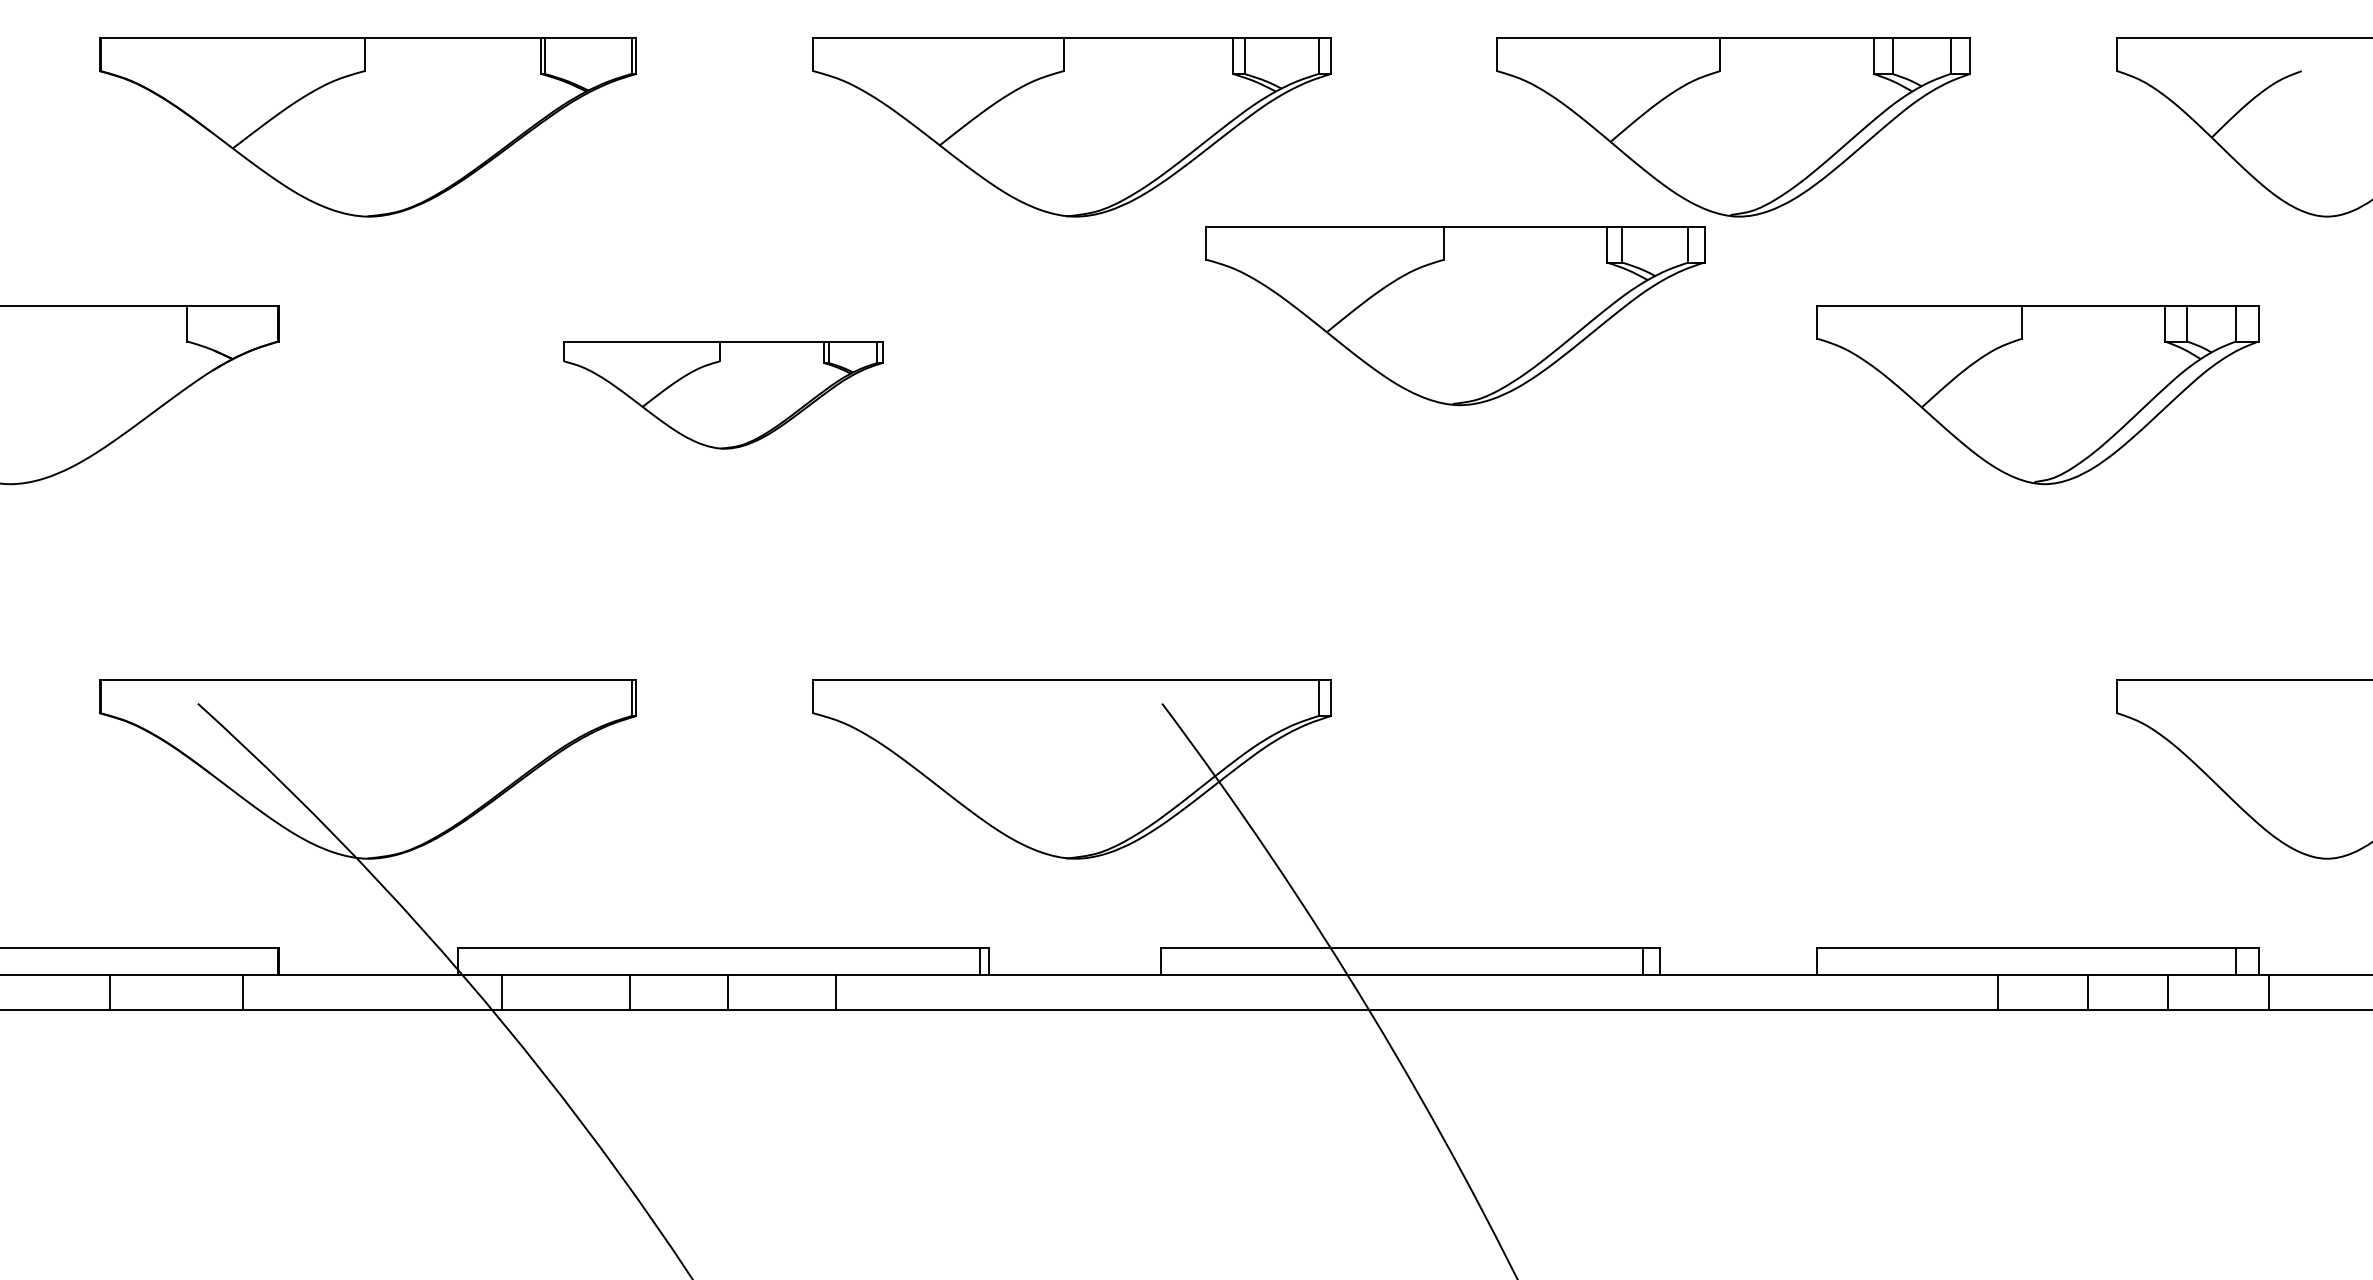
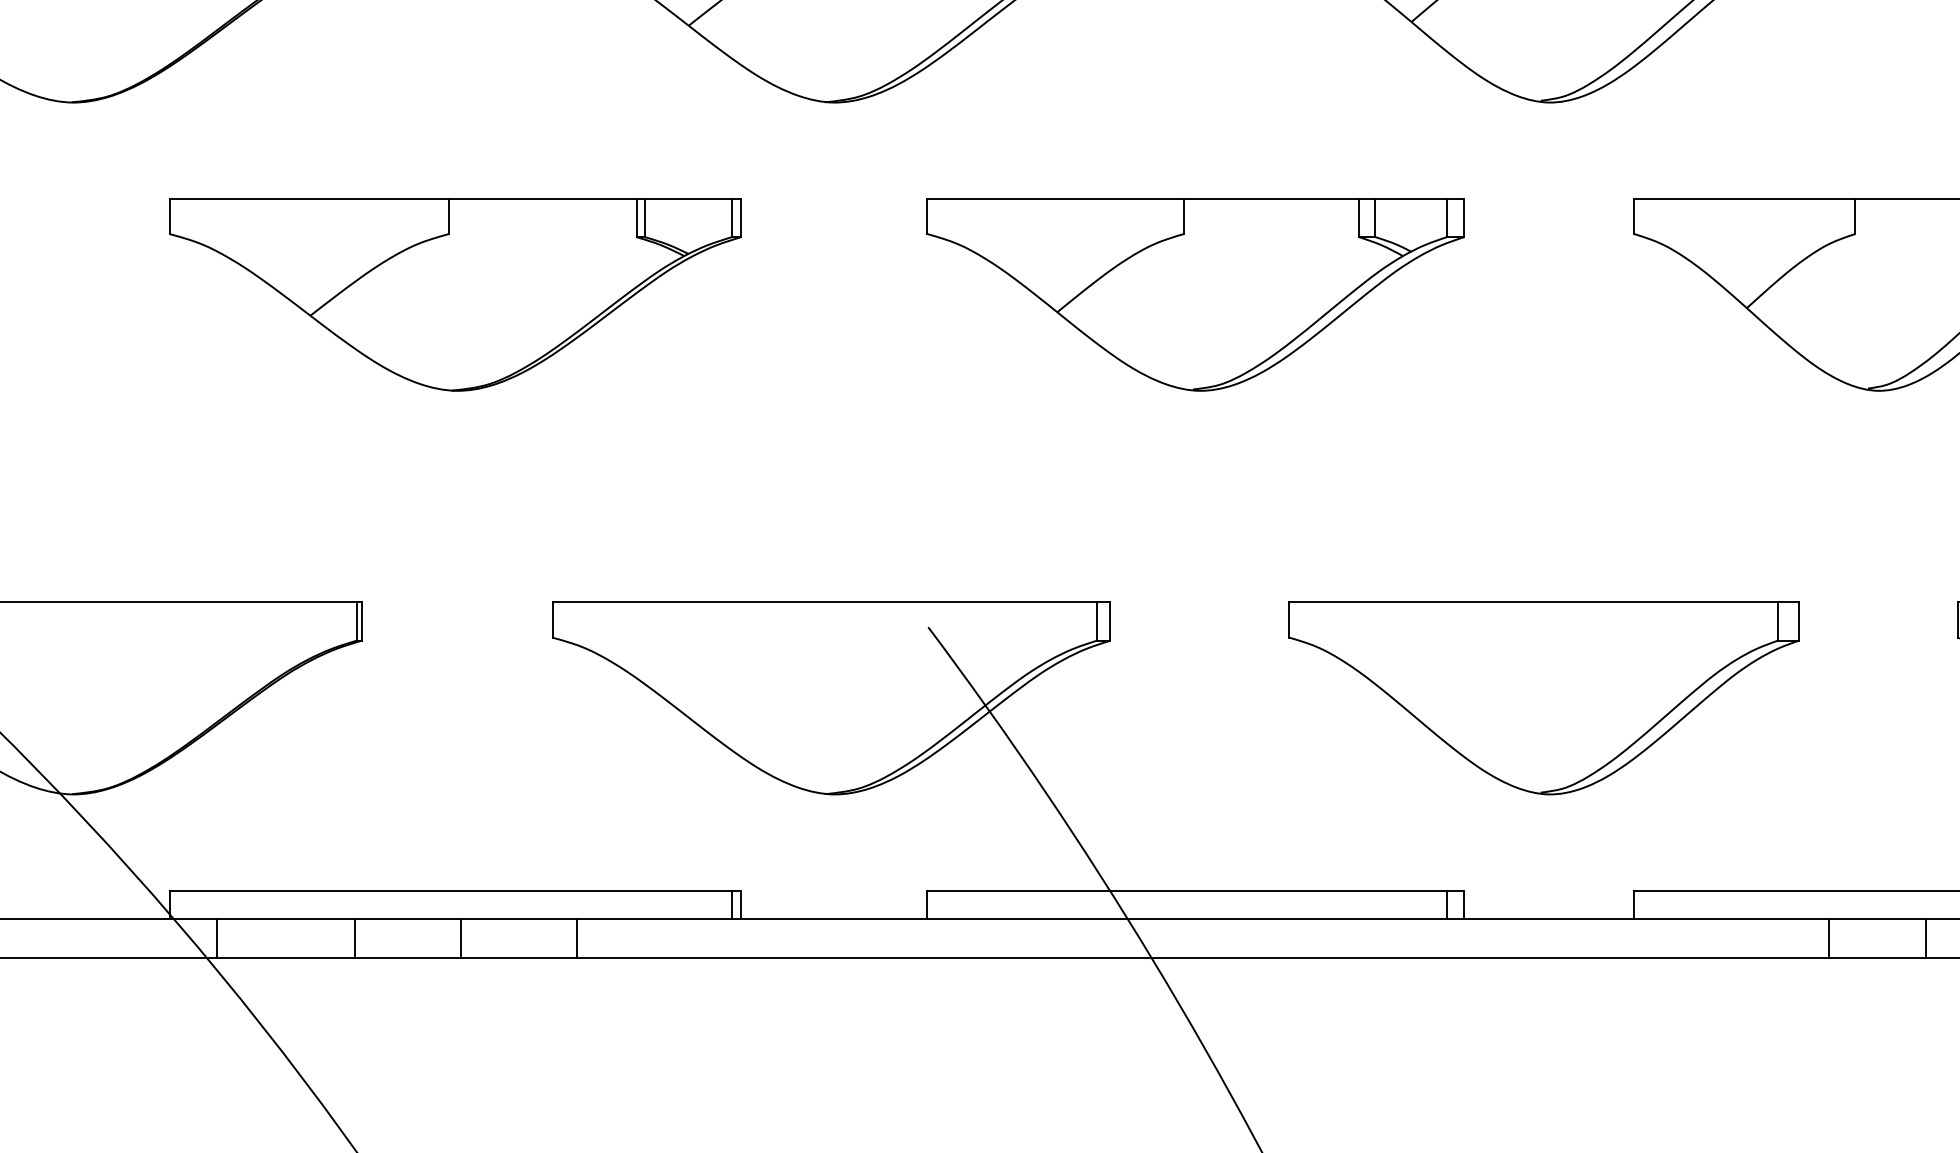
part: (1455, 316) -> (1195, 295), moved
part: (723, 395) -> (455, 295), size x1.67
part: (1733, 769) -> (1543, 698), added

